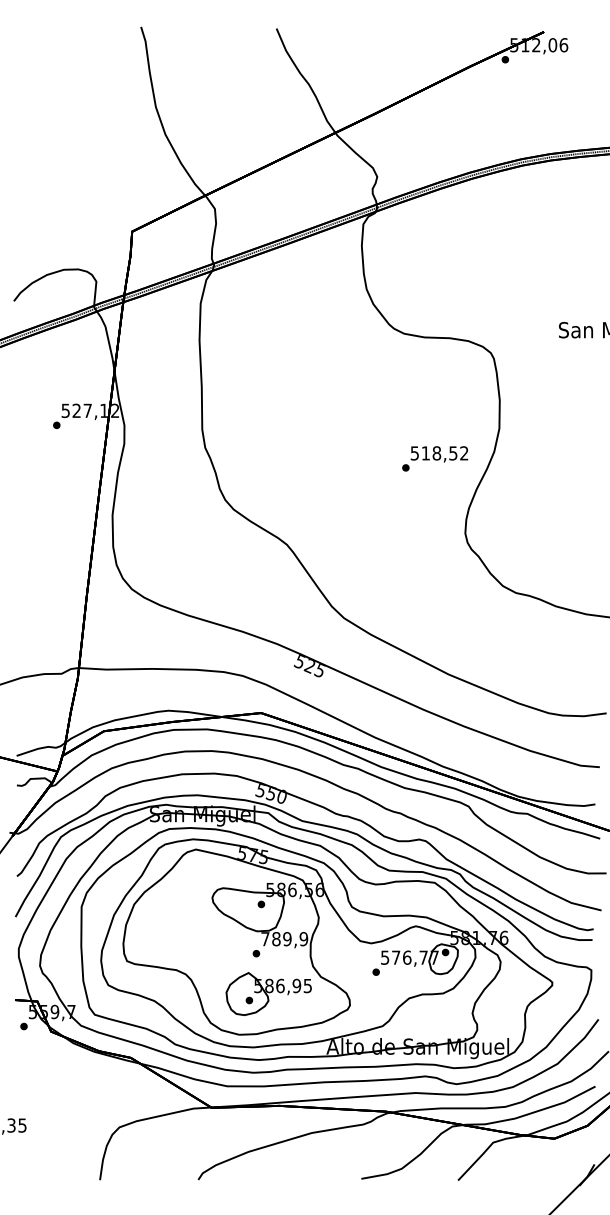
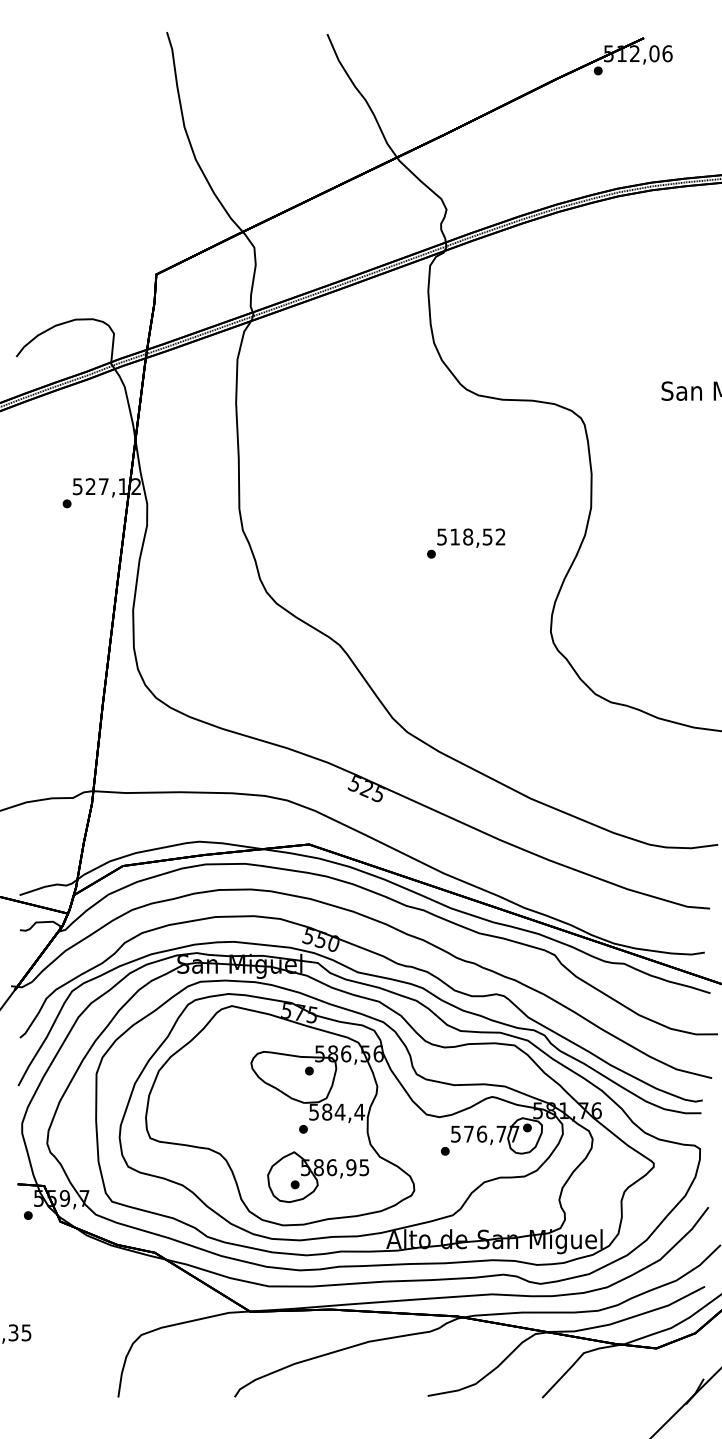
text: (435, 458) -> (466, 543), moved
text: (285, 938) -> (337, 1111), 789,9 -> 584,4

